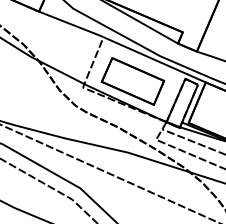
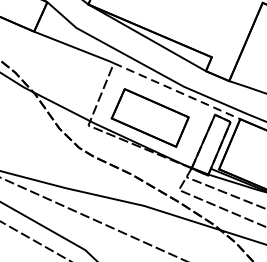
line: (154, 59) -> (176, 90), solid -> dashed

